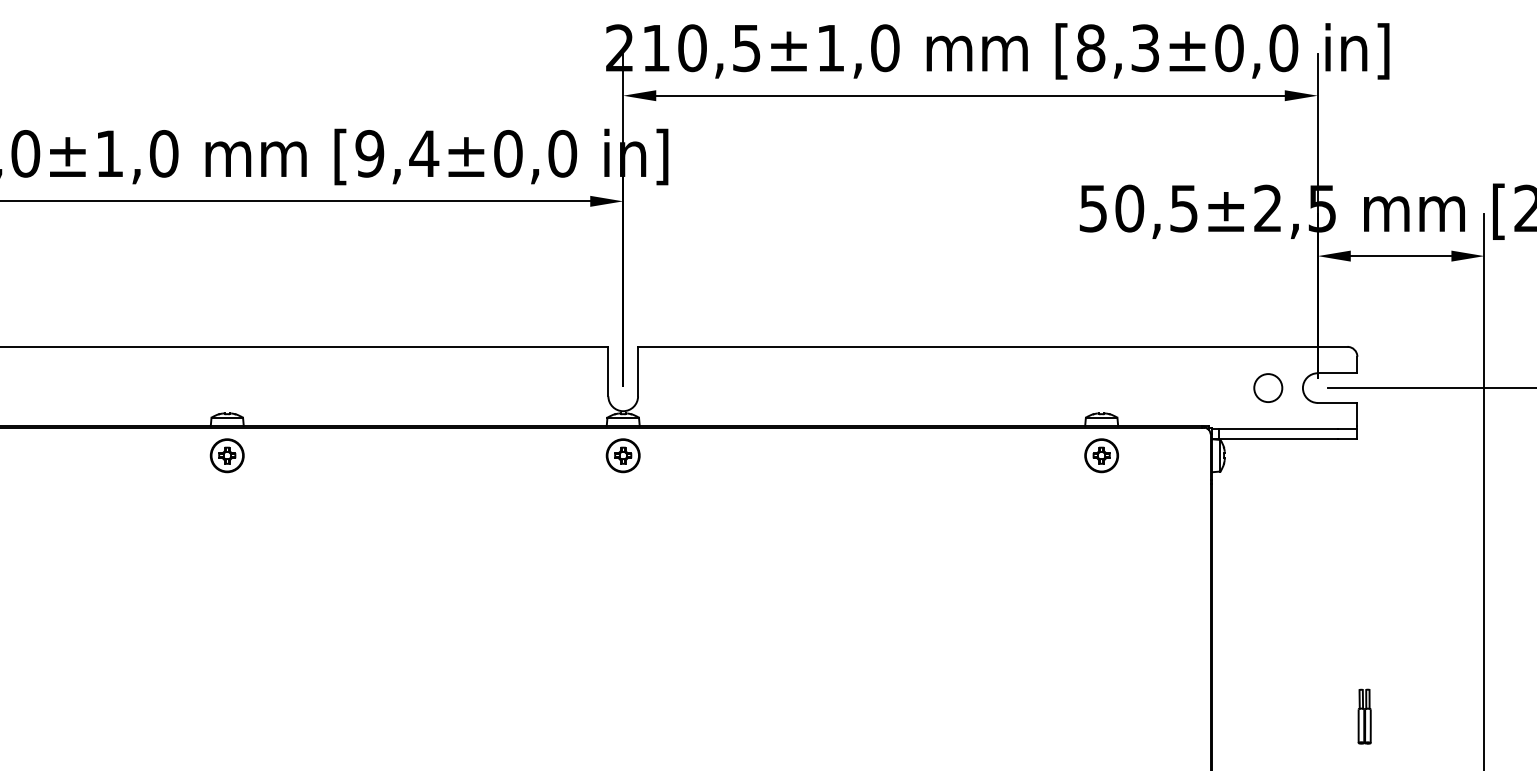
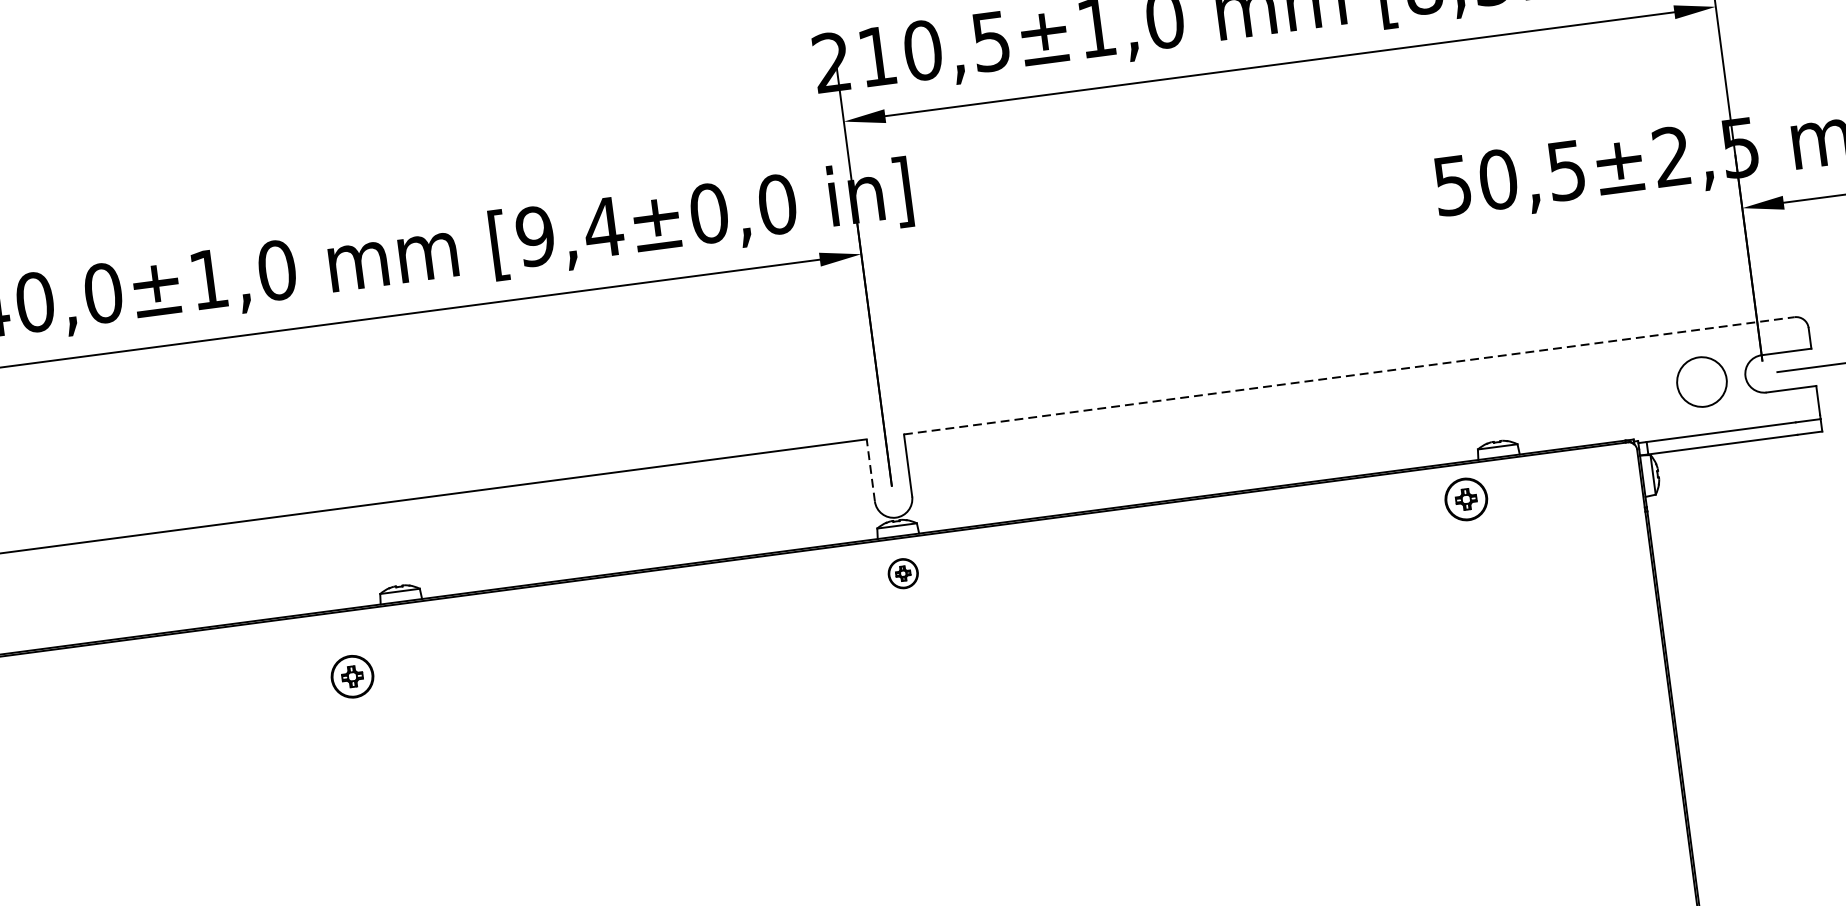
line: (992, 346) -> (1348, 375), solid -> dashed
line: (608, 371) -> (870, 470), solid -> dashed
circle: (1268, 388) -> (1702, 382), size x1.4
part: (226, 455) -> (351, 676), moved
part: (622, 455) -> (902, 573), size x0.7
part: (1101, 455) -> (1466, 499), moved

